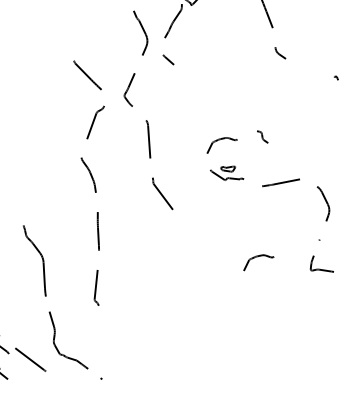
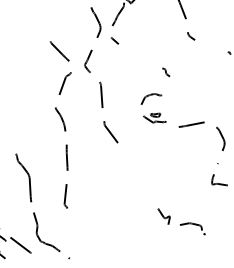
curve: (263, 137) -> (166, 72), moved
curve: (255, 258) -> (174, 176), removed
part: (266, 324) -> (181, 221), added

